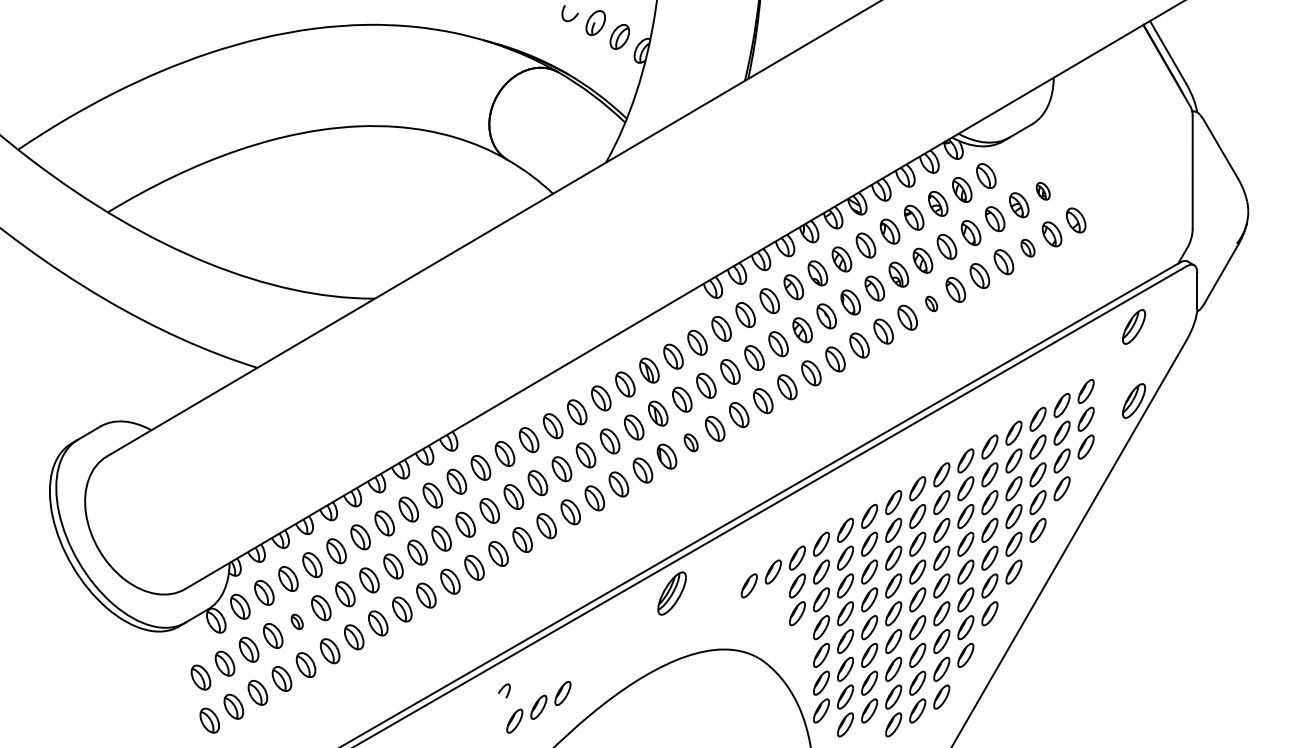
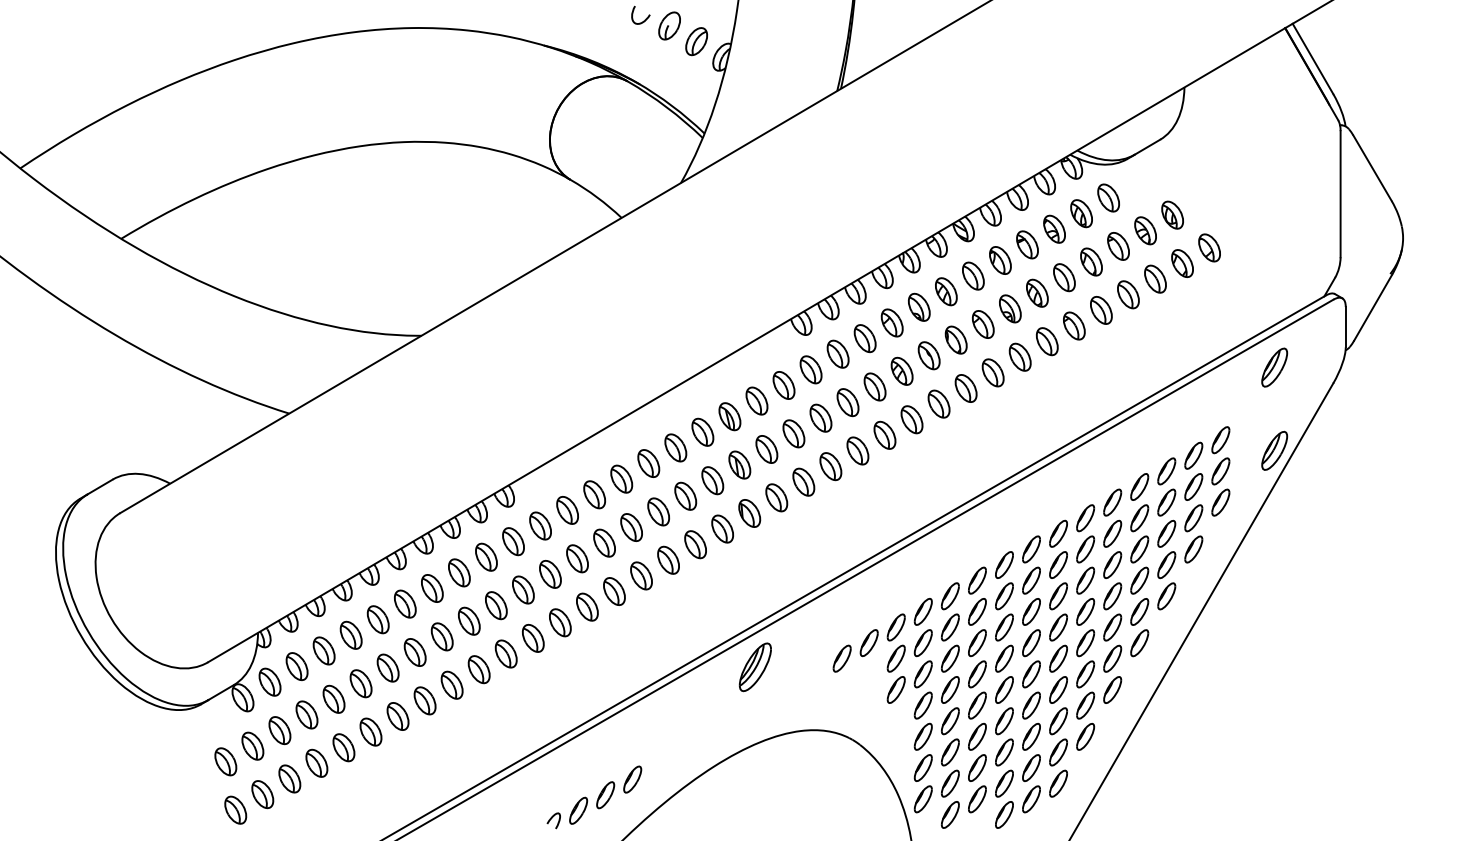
part: (1043, 190) -> (1172, 214), size x1.43
part: (1028, 247) -> (1155, 278), size x1.43
part: (931, 303) -> (1046, 341), size x1.67
part: (690, 442) -> (776, 497), size x1.43
part: (296, 621) -> (333, 698), size x1.67
curve: (503, 688) -> (552, 818), moved

